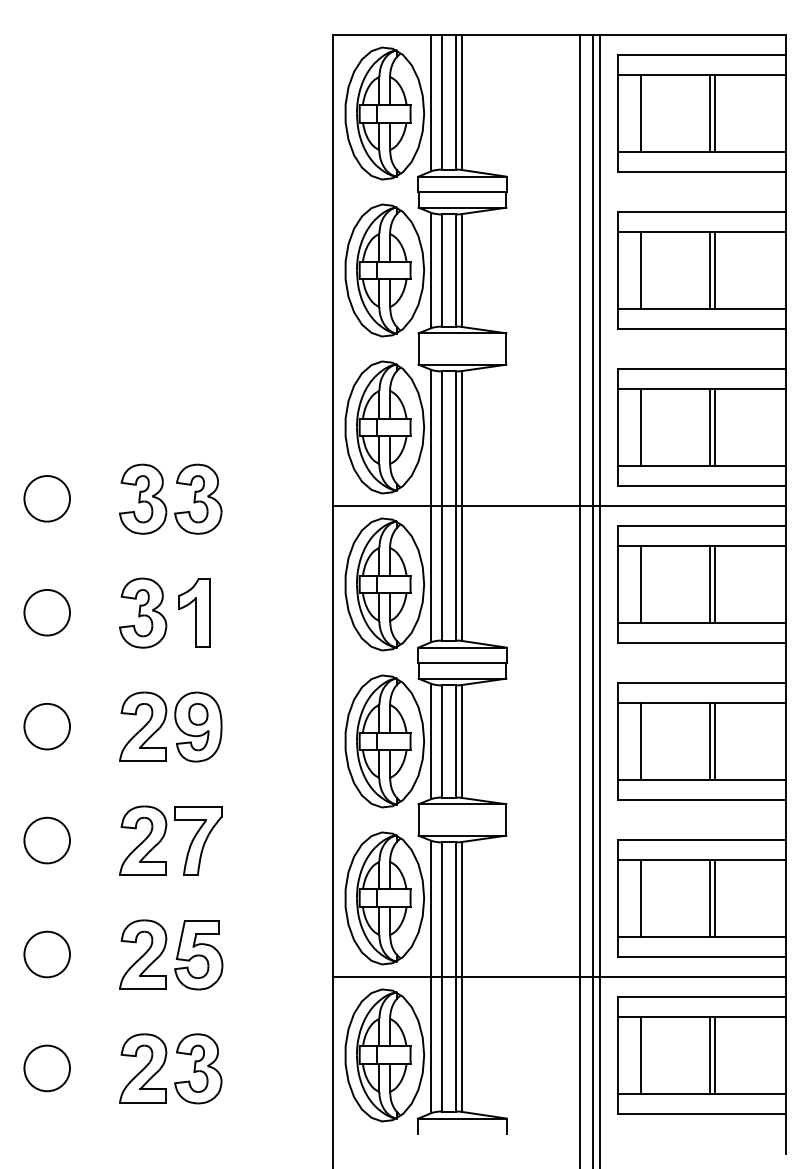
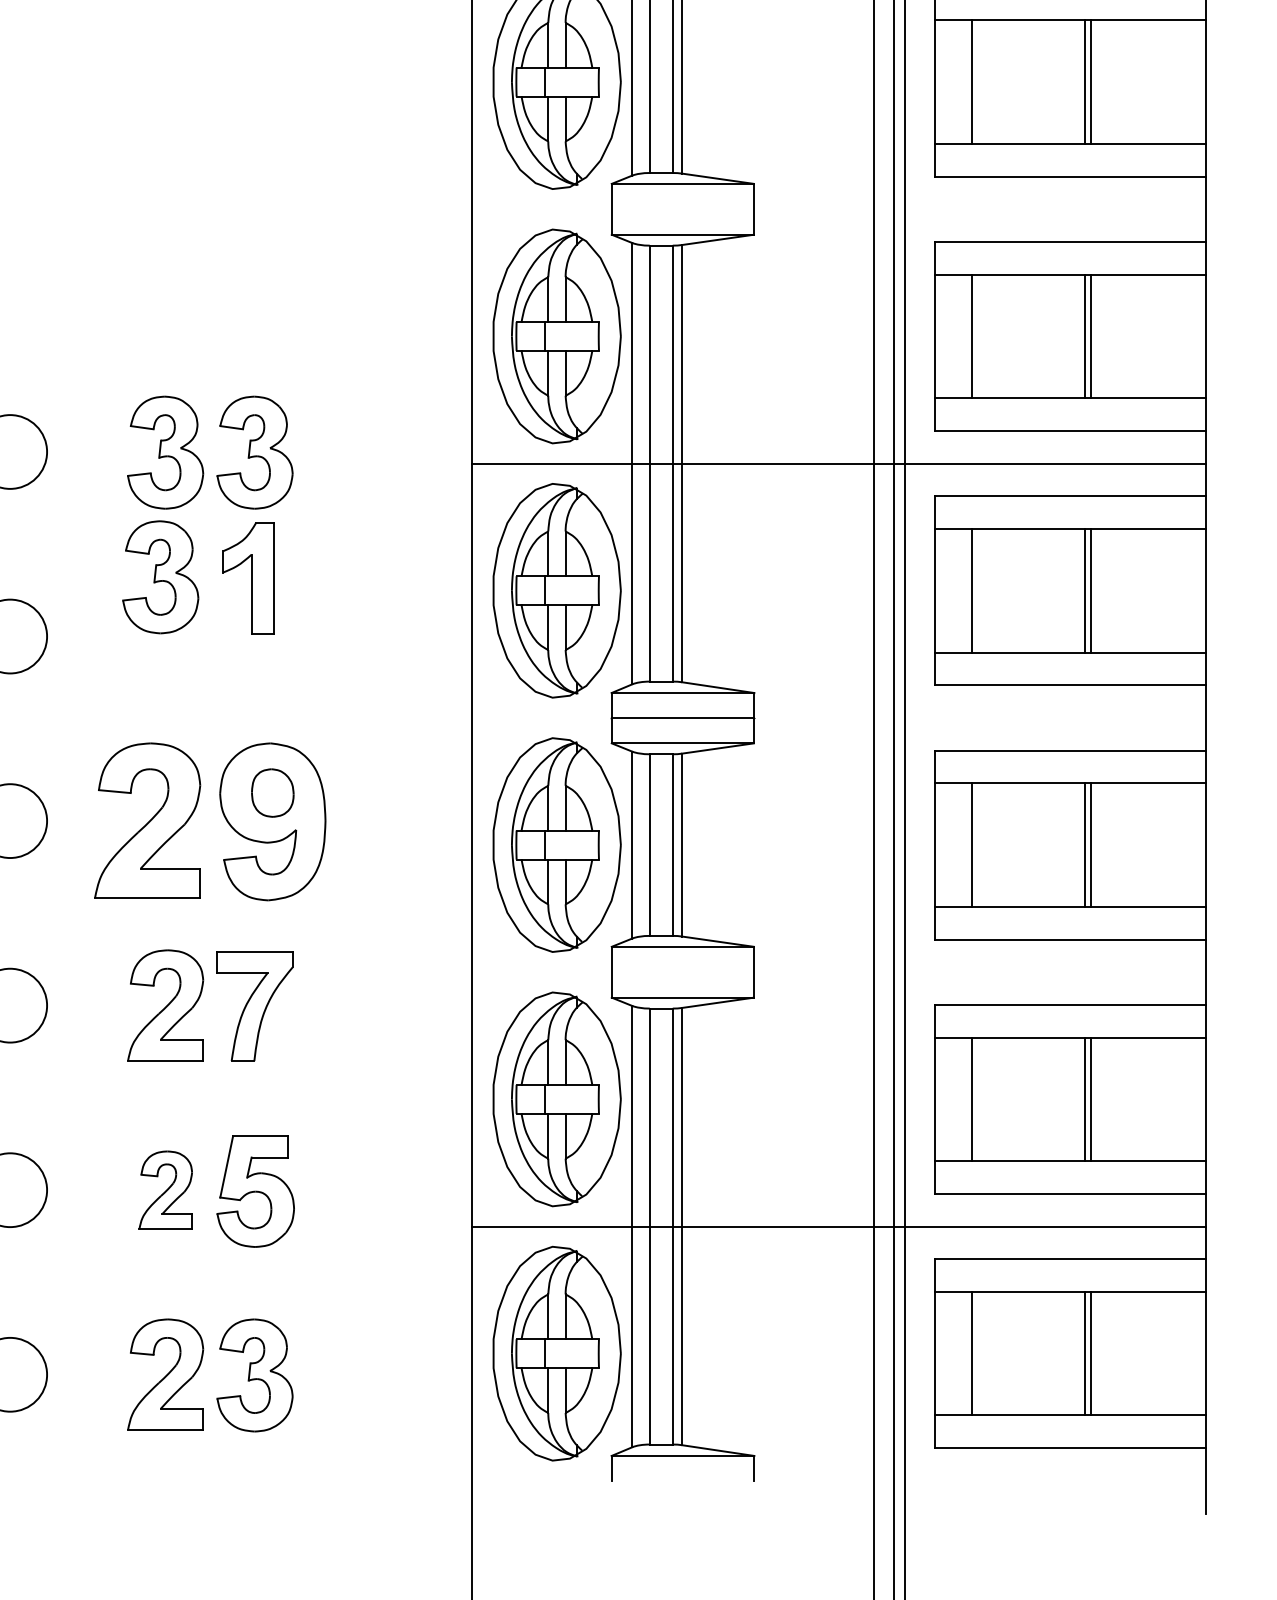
part: (143, 612) -> (161, 576), moved
part: (194, 612) -> (248, 577), moved
part: (170, 726) -> (209, 820), size x1.4
part: (143, 954) -> (166, 1190), size x0.7

